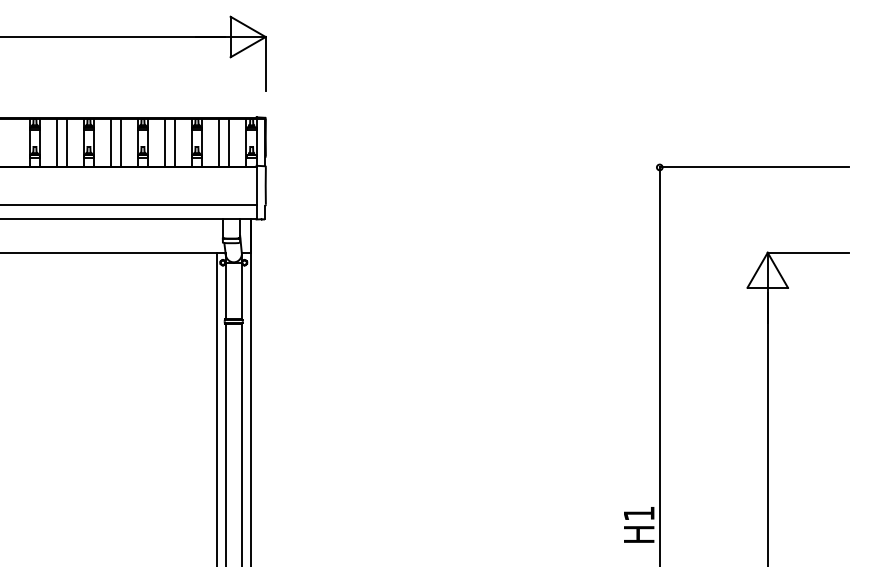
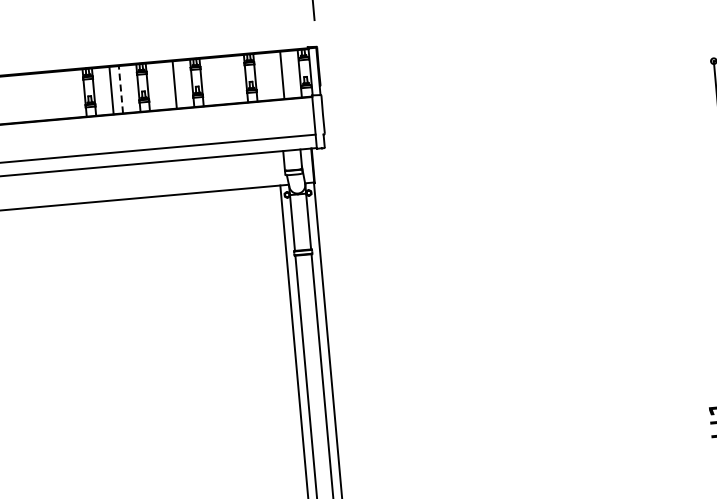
line: (111, 142) -> (165, 85), removed
line: (165, 142) -> (219, 80), removed
line: (174, 142) -> (228, 79), removed
line: (219, 142) -> (273, 75), removed
line: (66, 143) -> (120, 90), solid -> dashed

